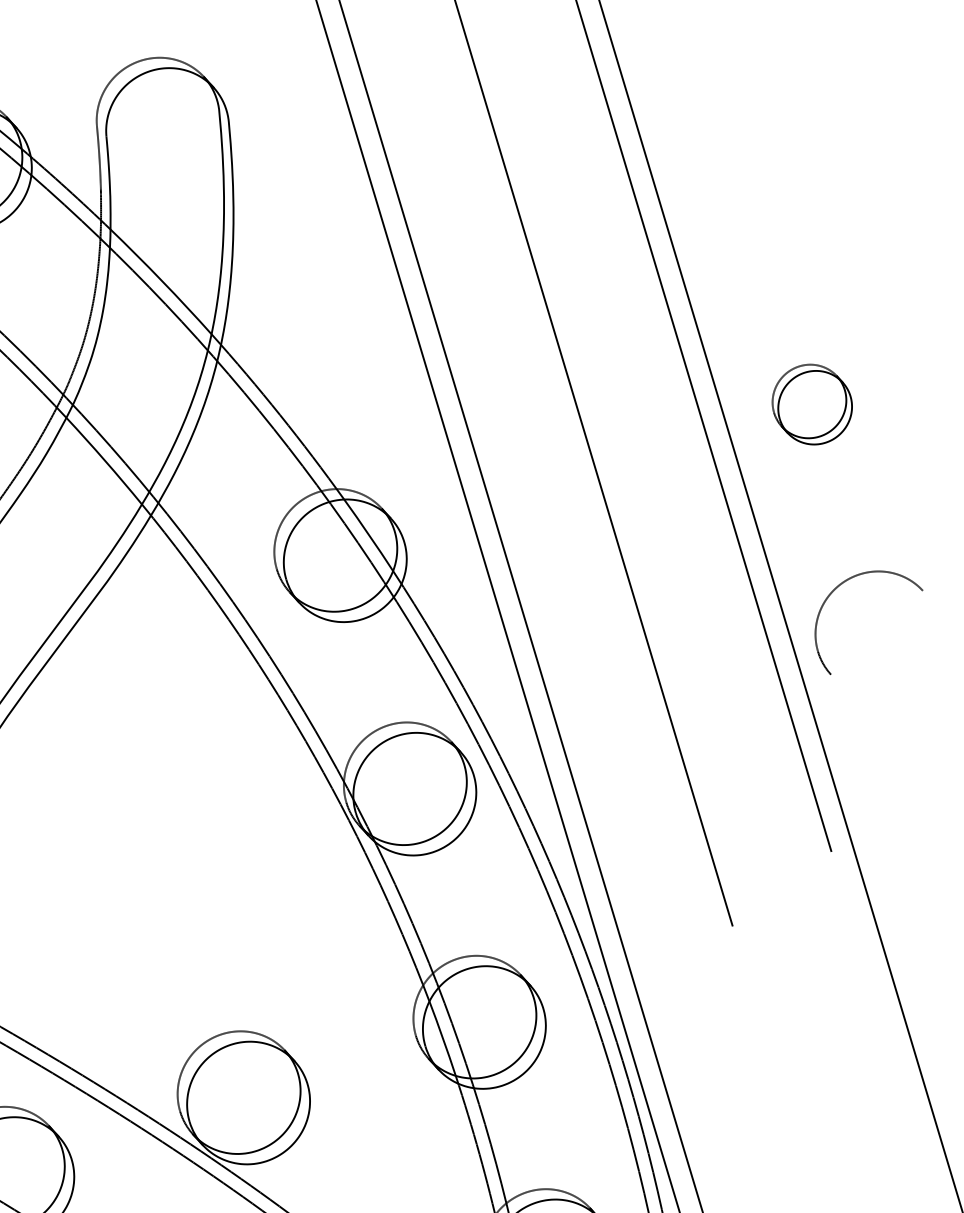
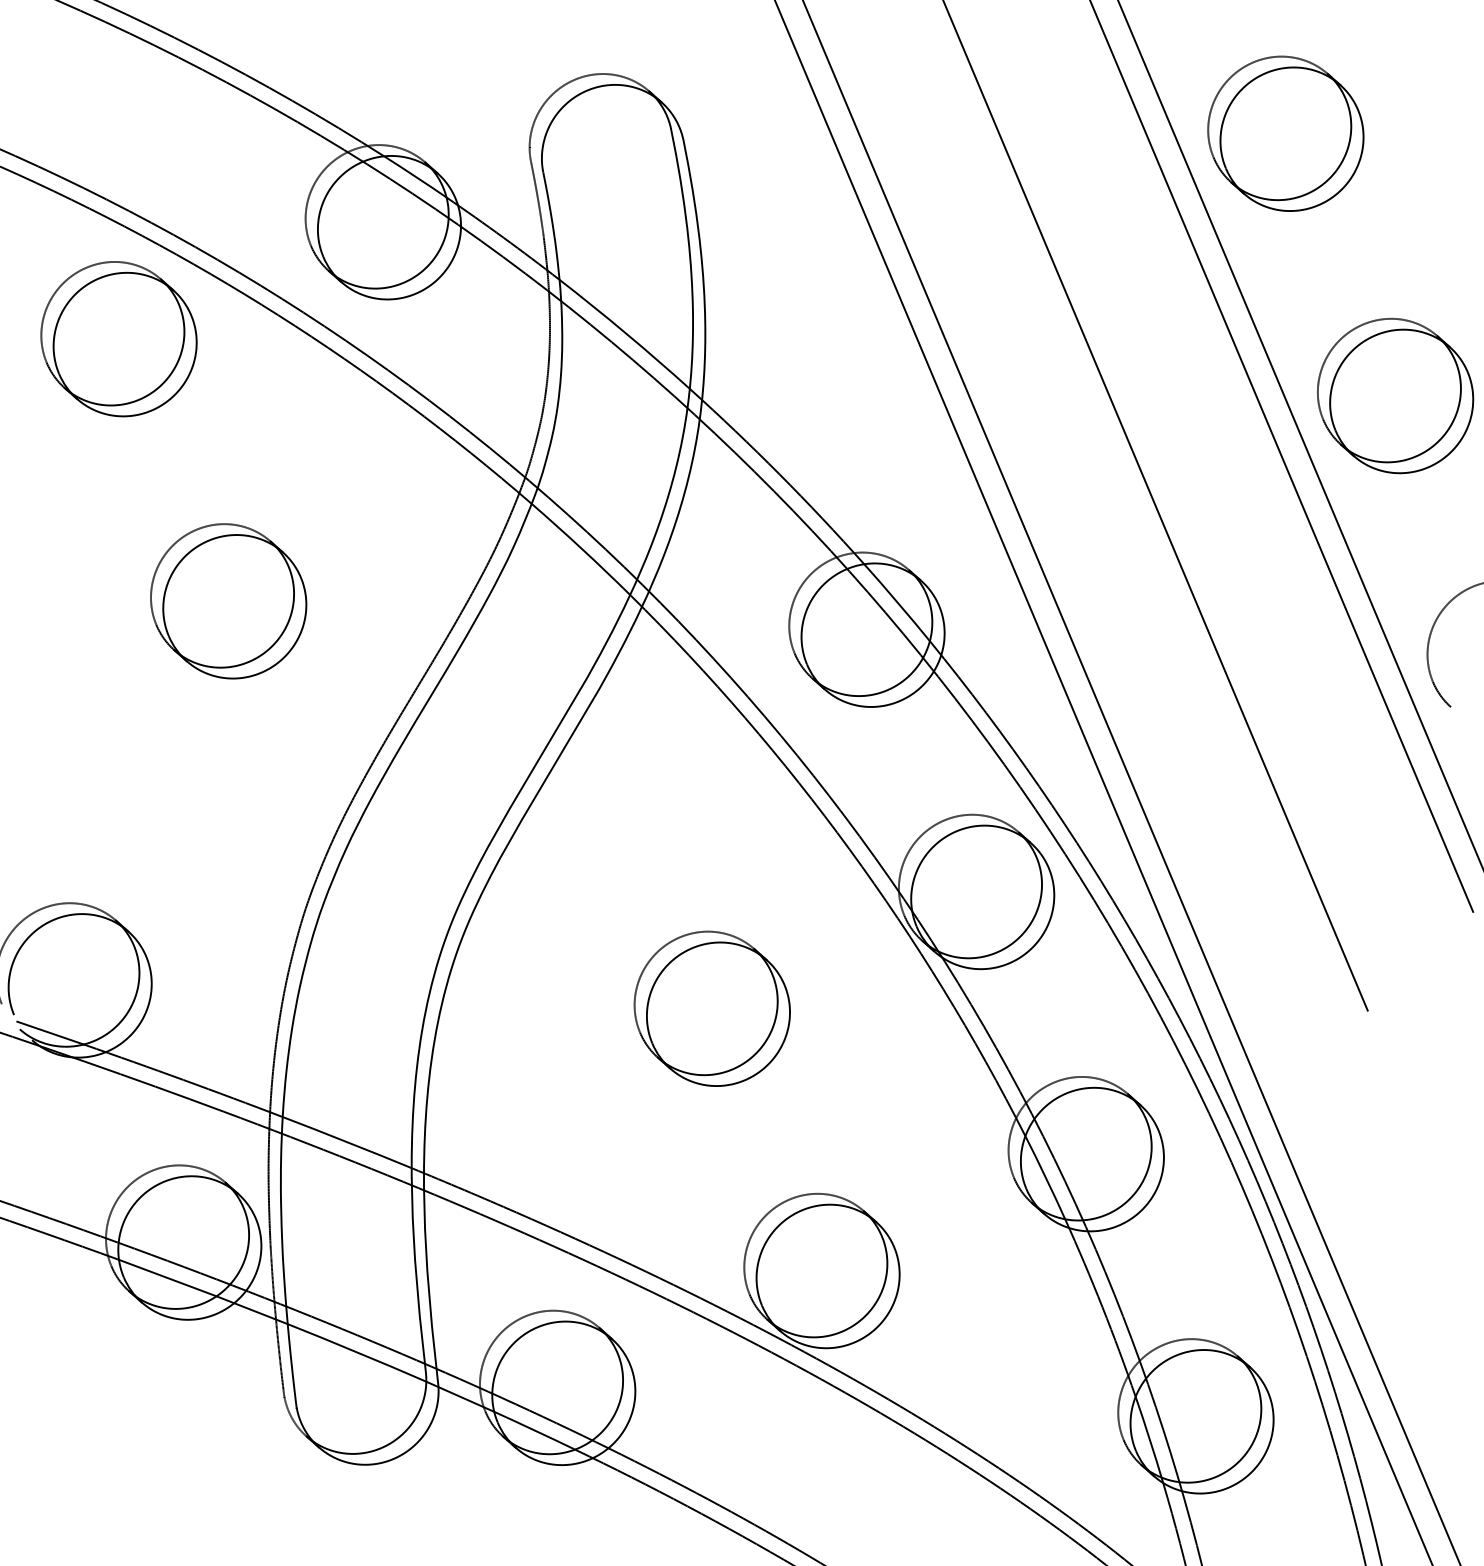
part: (742, 170) -> (1285, 133), added
part: (812, 404) -> (1395, 395), size x1.67
part: (173, 864) -> (711, 1008), added

